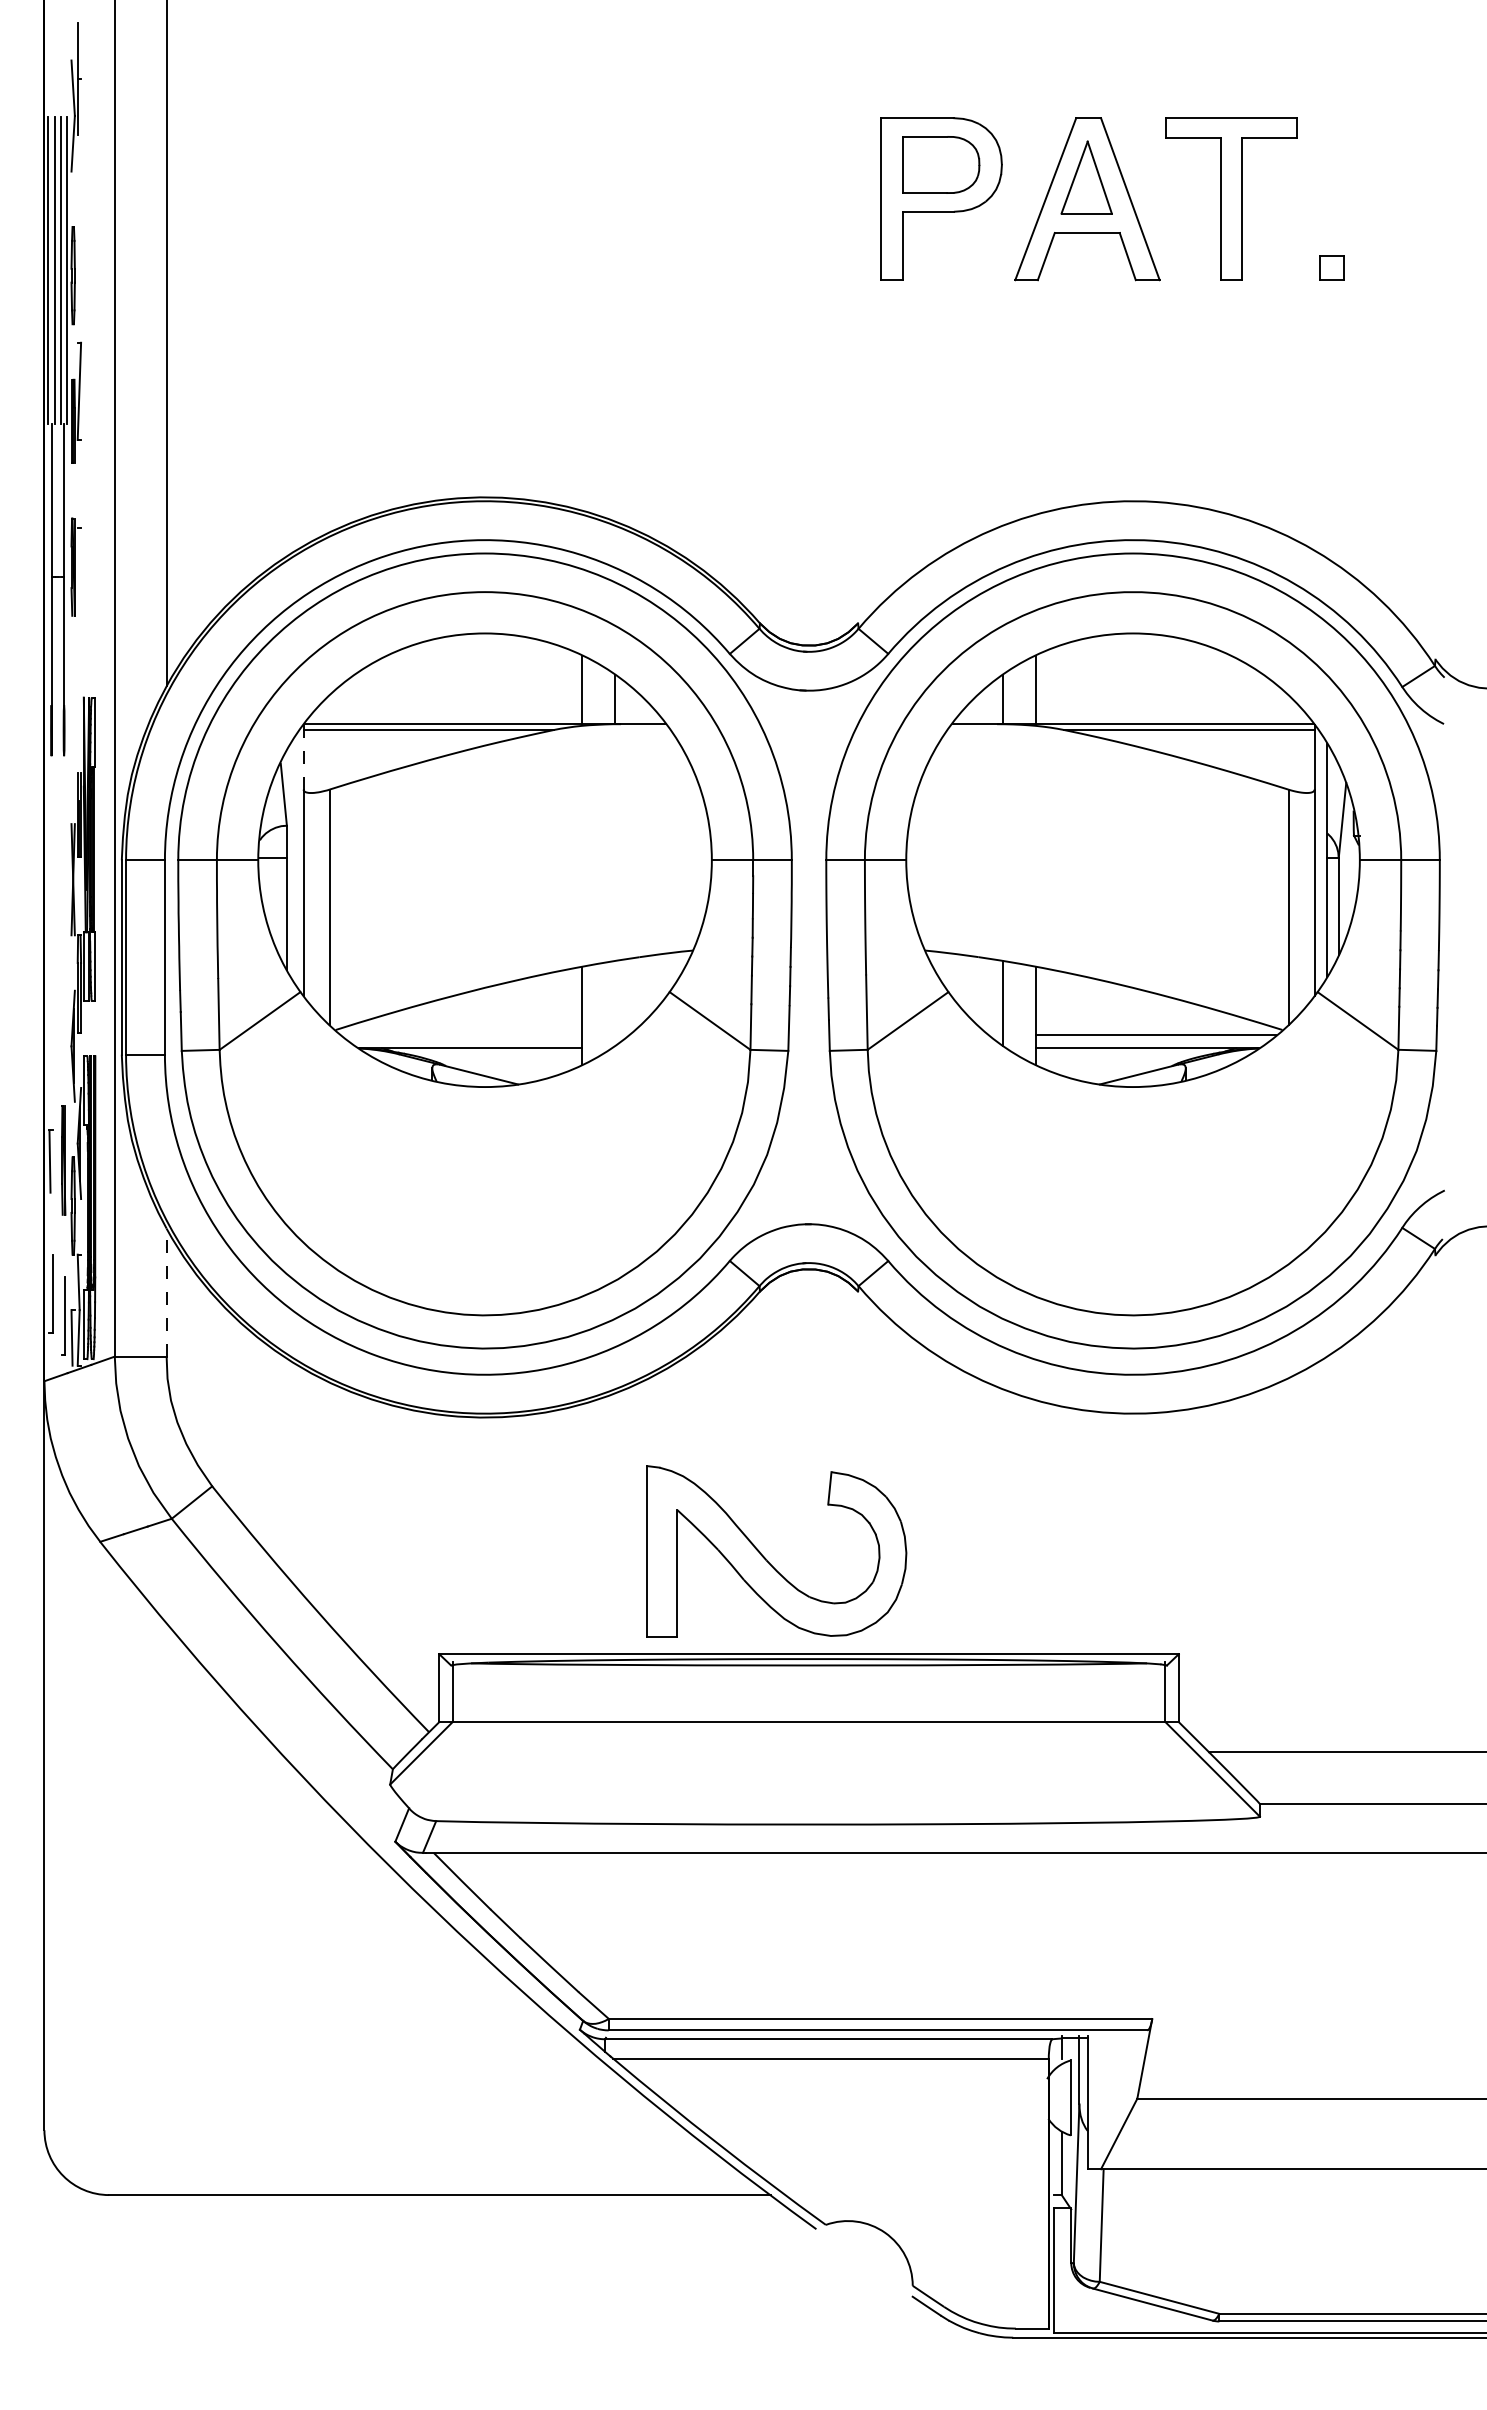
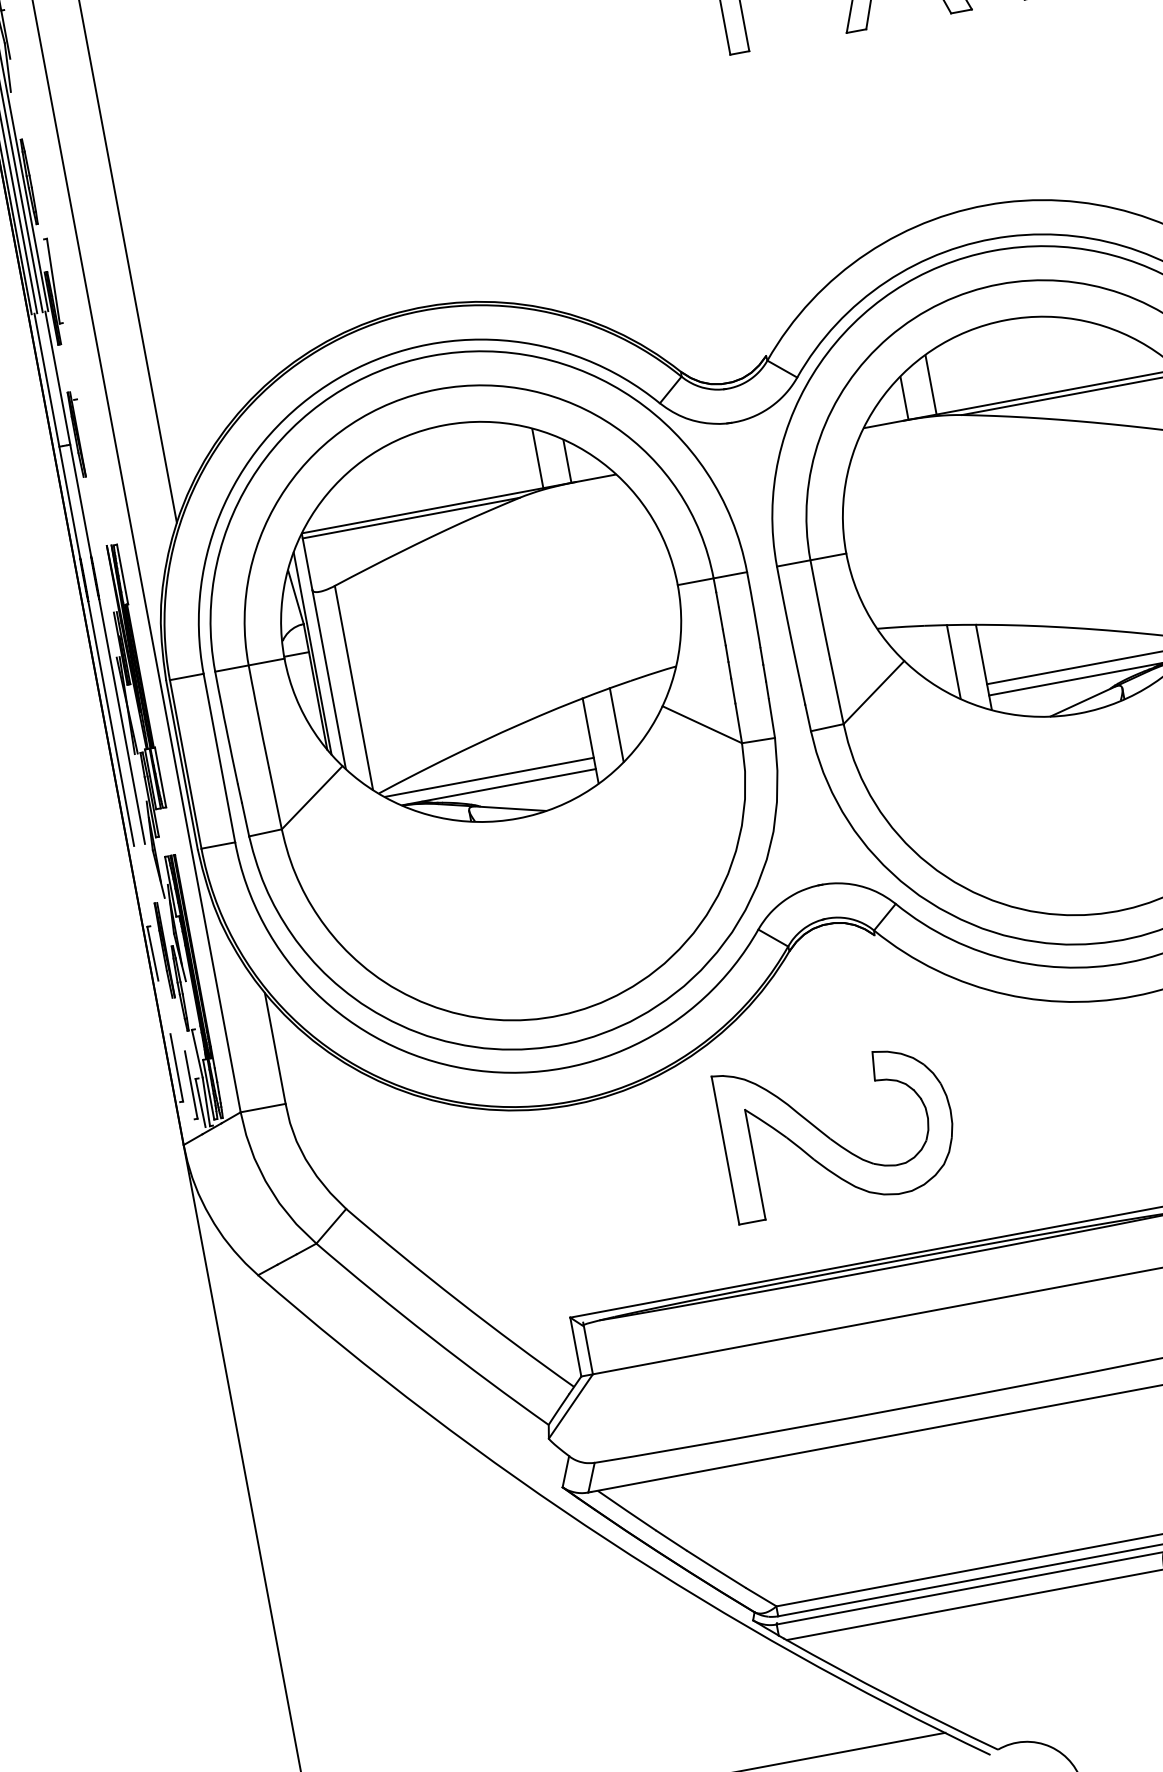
line: (303, 757) -> (307, 562), dashed -> solid
line: (290, 860) -> (312, 653), added
line: (51, 896) -> (111, 723), added
line: (64, 896) -> (122, 721), added
line: (614, 1002) -> (616, 724), added
line: (461, 1035) -> (489, 777), added
line: (166, 1292) -> (275, 1048), dashed -> solid
part: (767, 1559) -> (831, 1138), moved

